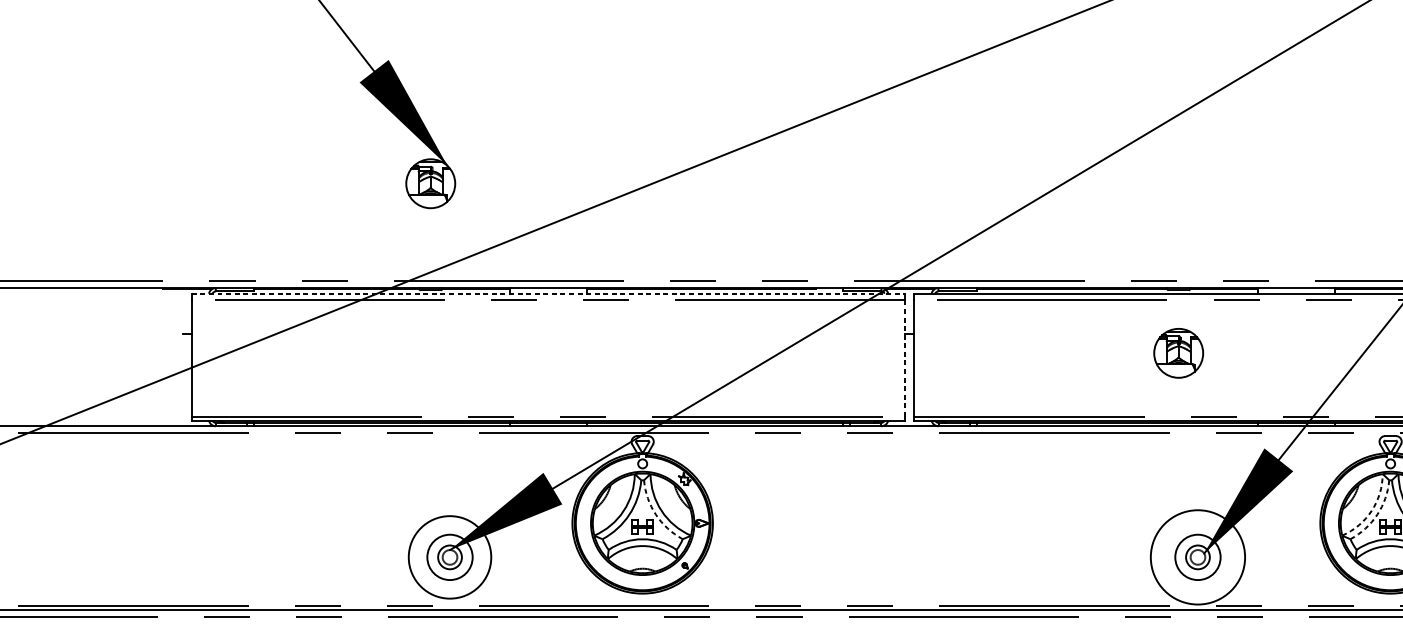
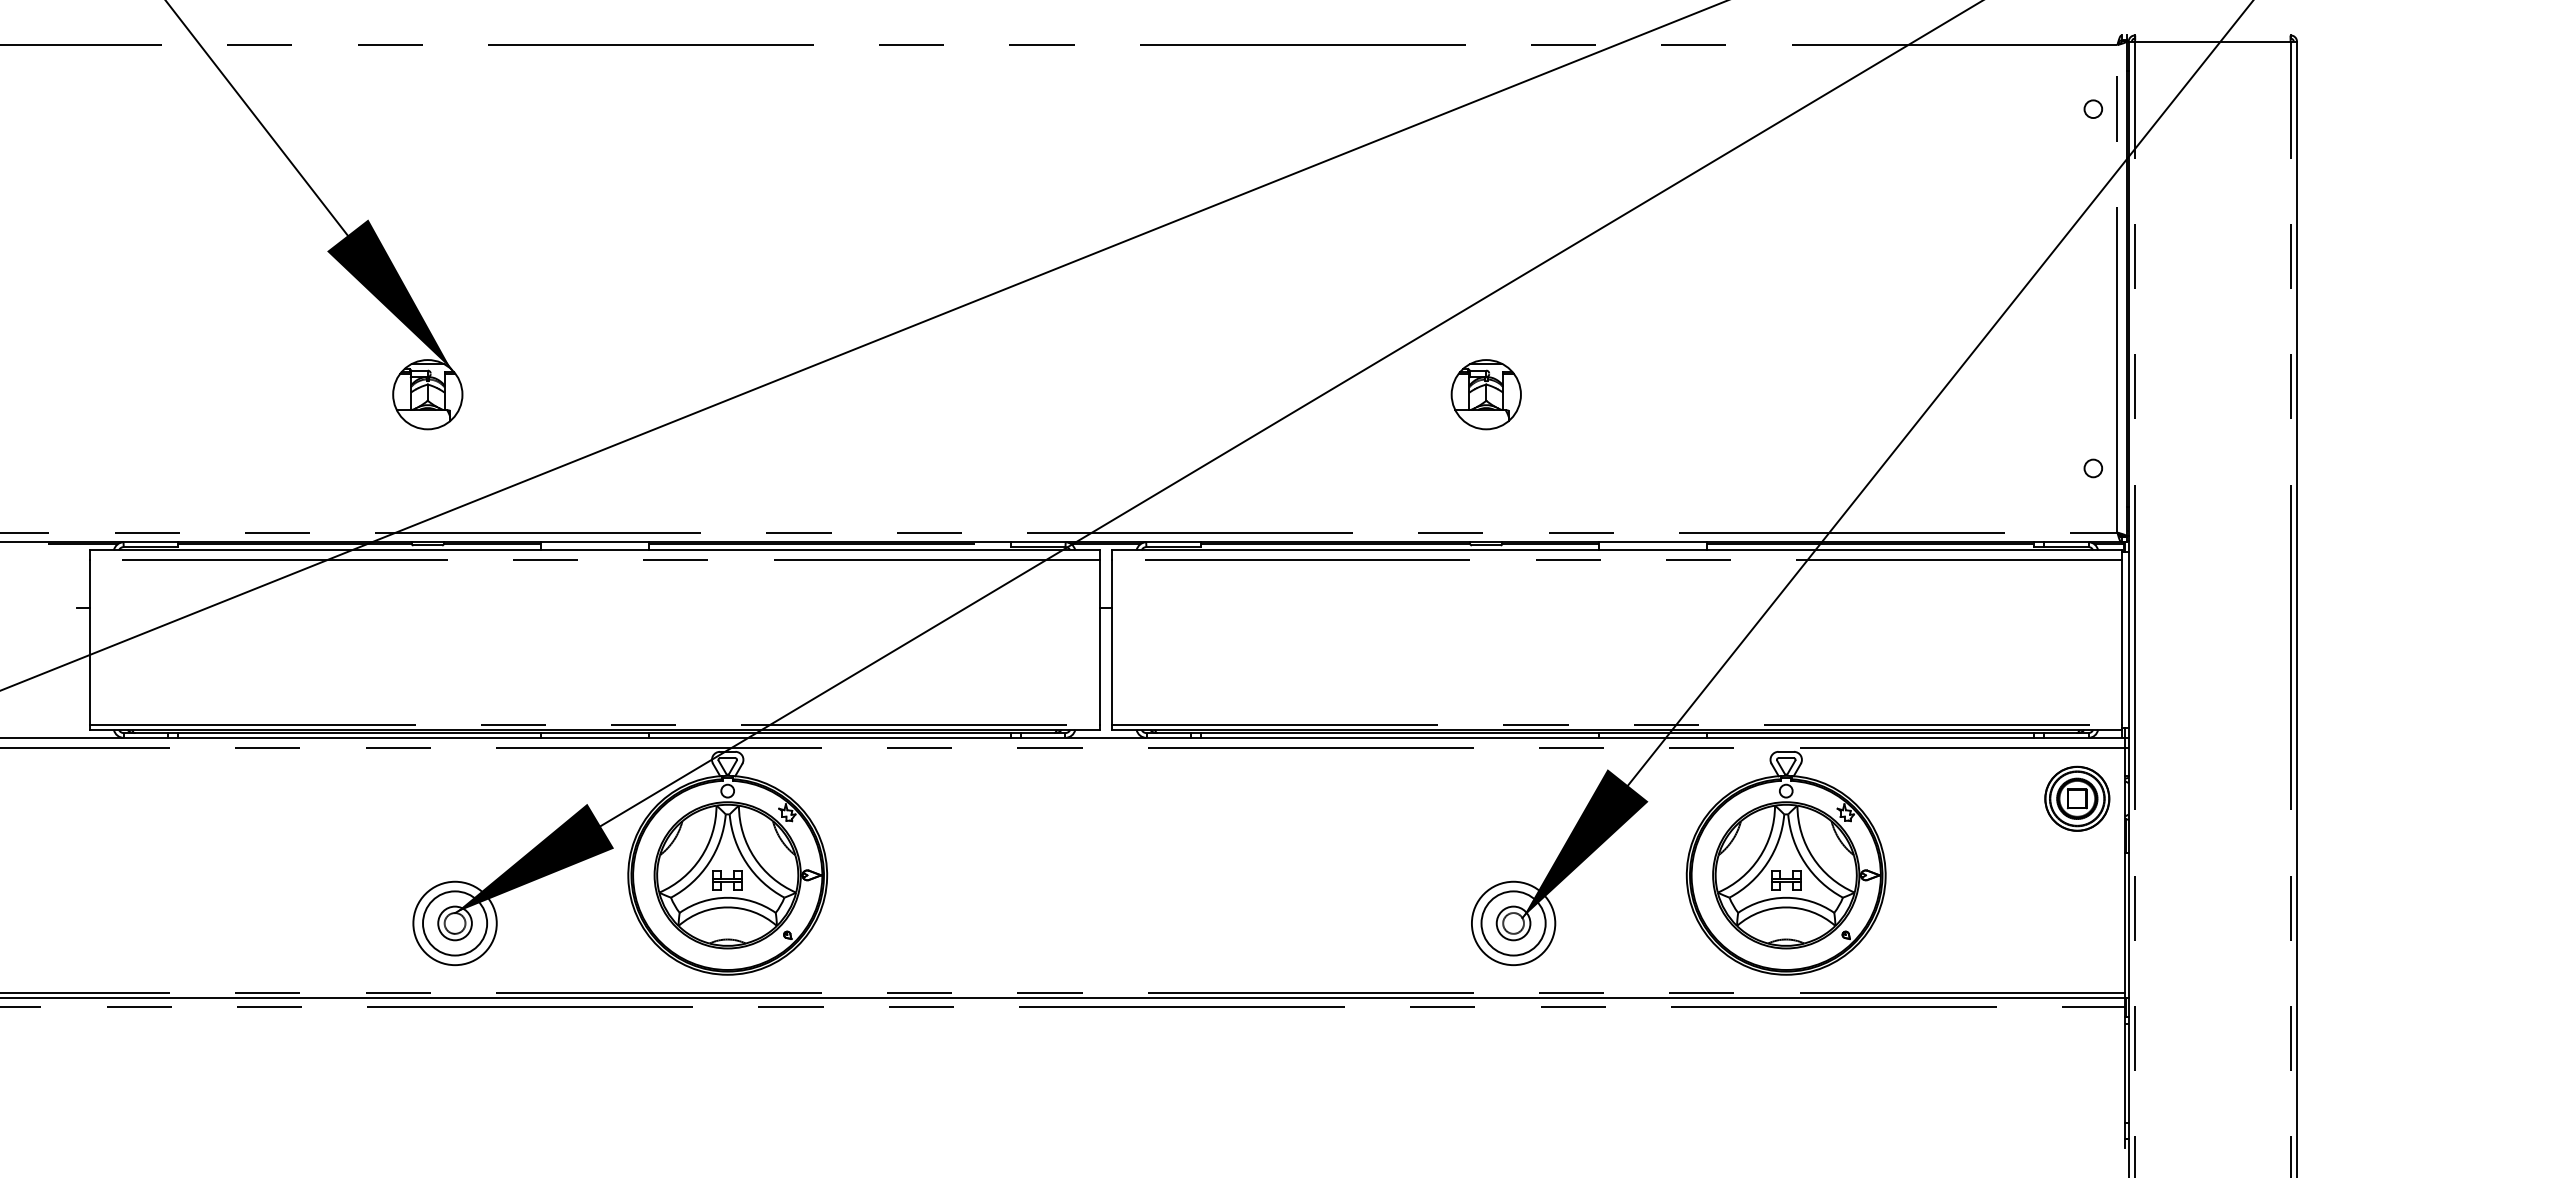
line: (548, 293) -> (594, 550), dashed -> solid
part: (1178, 353) -> (1485, 394), moved
line: (905, 358) -> (1099, 642), dashed -> solid
arc: (1371, 510) -> (1759, 857), dashed -> solid
arc: (655, 515) -> (746, 863), dashed -> solid
arc: (1377, 515) -> (1767, 863), dashed -> solid
circle: (449, 557) -> (454, 923), size x0.71
circle: (1197, 557) -> (1513, 923), size x0.62

